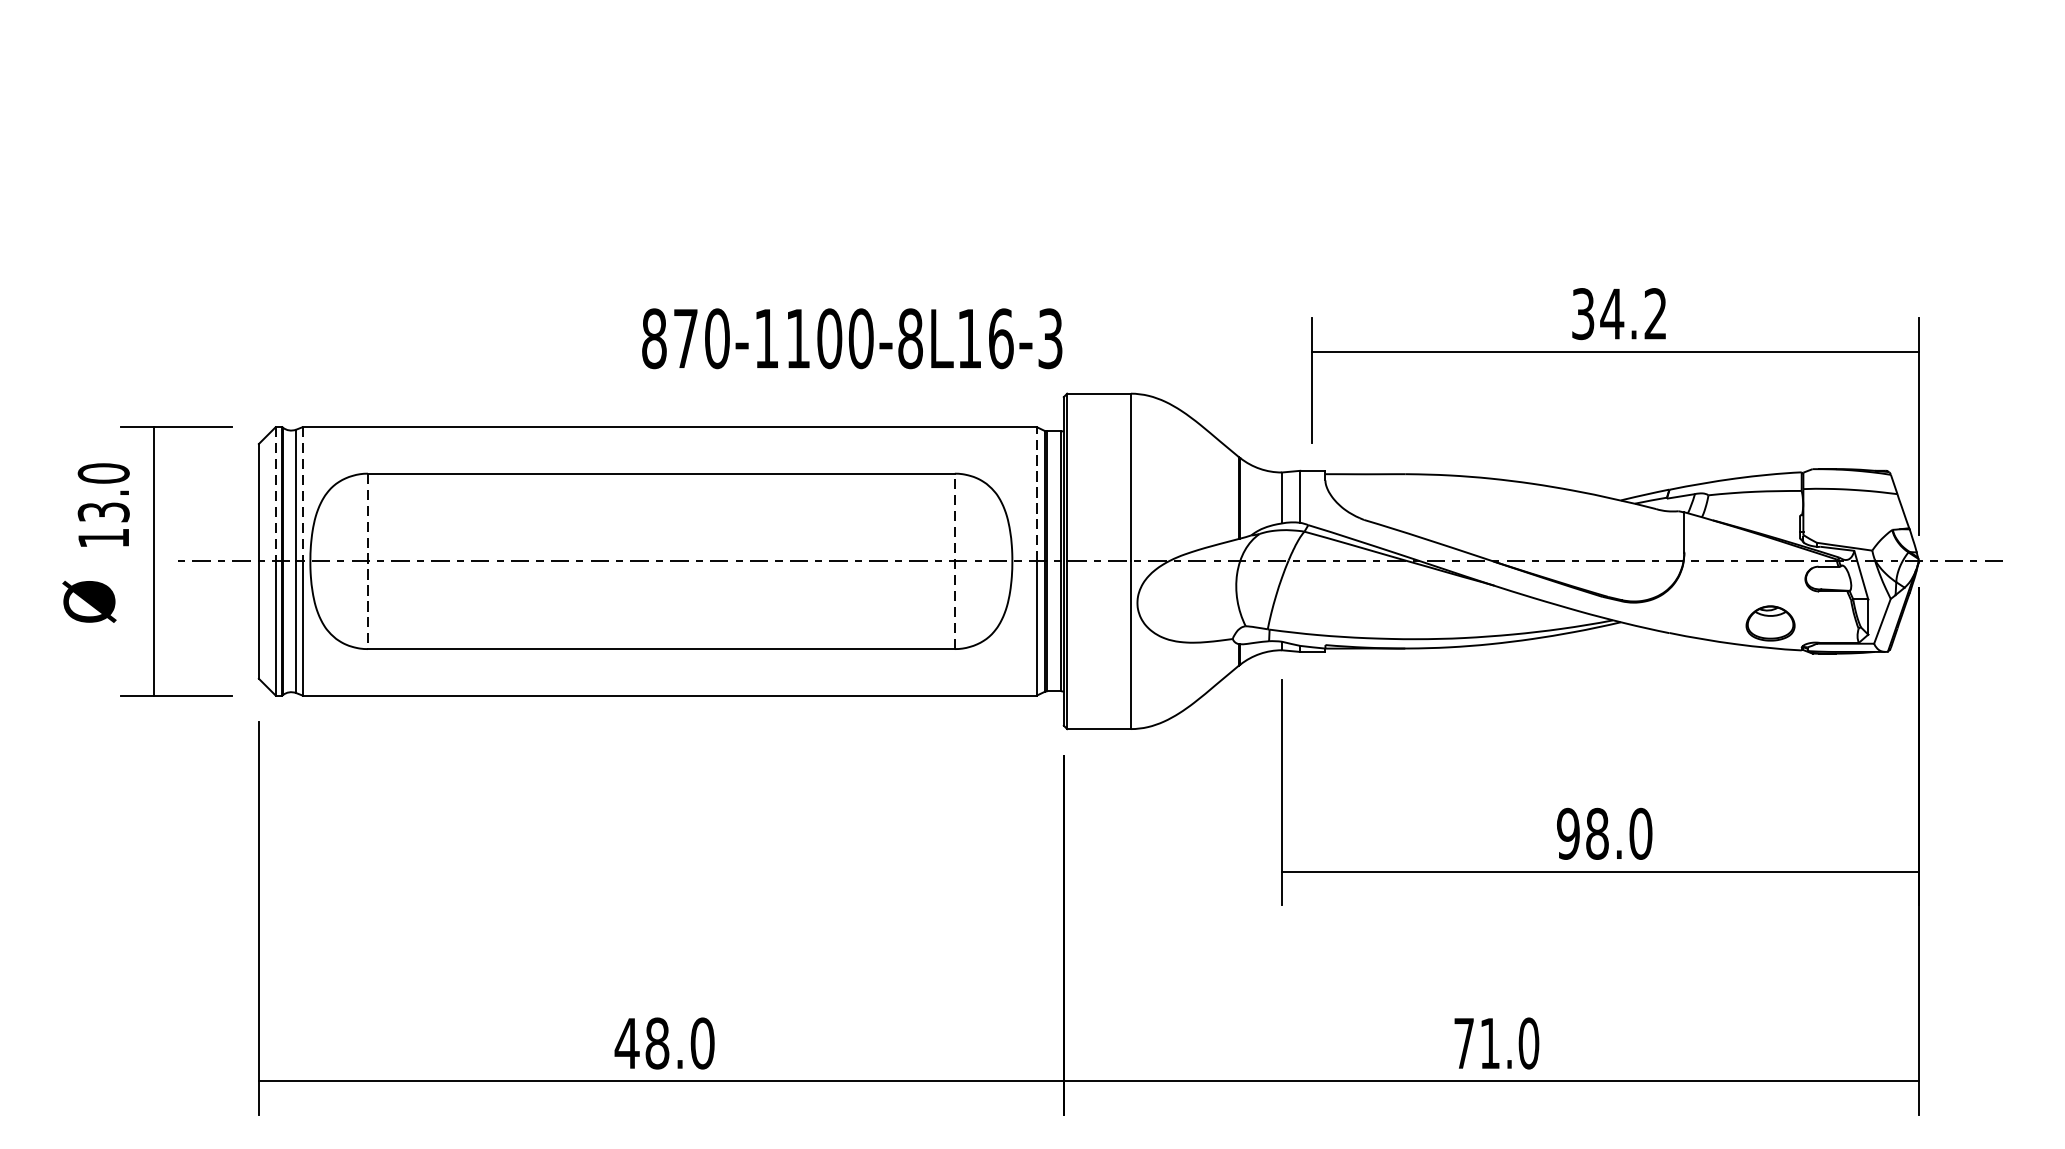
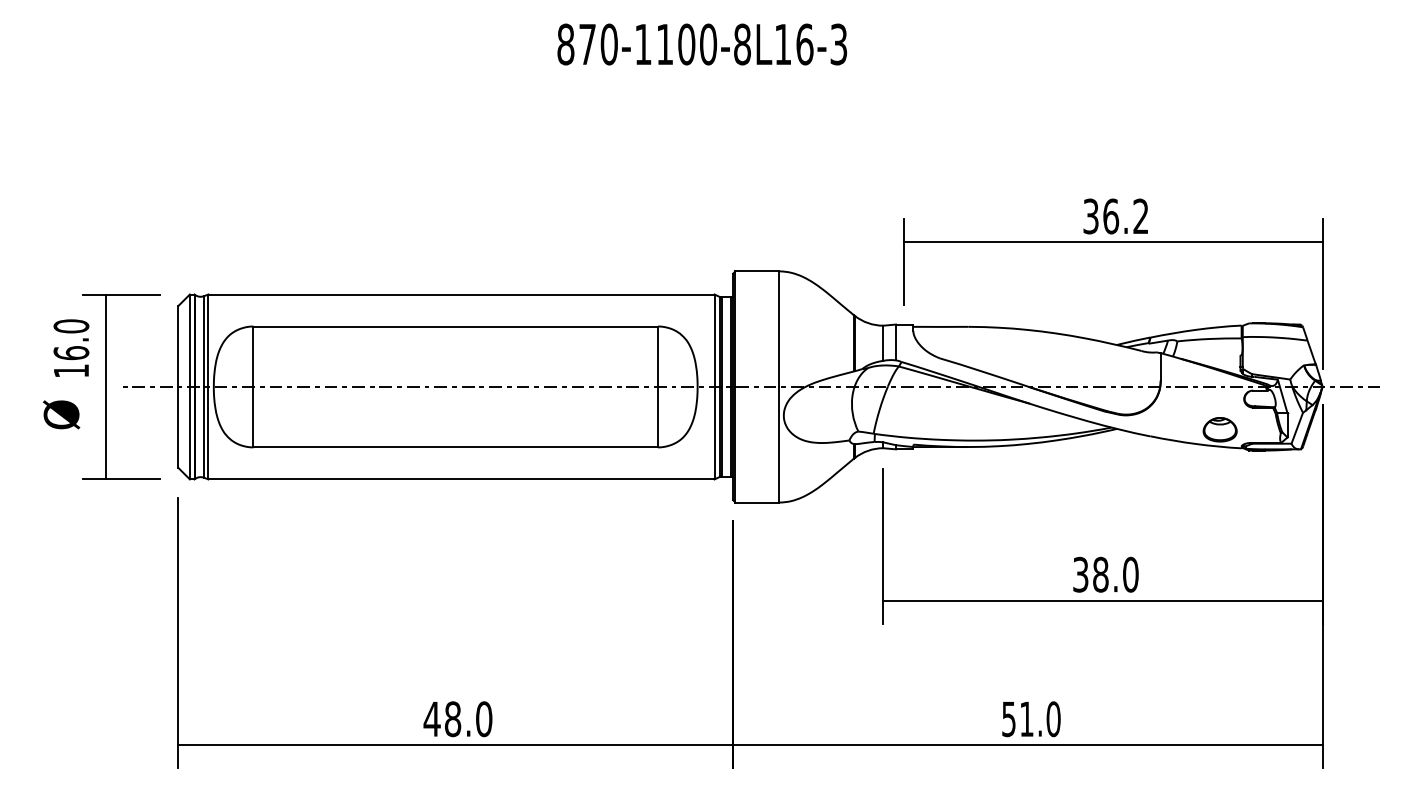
text: (1611, 314) -> (1110, 216), 34.2 -> 36.2
text: (851, 338) -> (701, 44), moved
line: (1036, 493) -> (714, 340), dashed -> solid
line: (275, 495) -> (189, 341), dashed -> solid
line: (302, 495) -> (208, 341), dashed -> solid
text: (103, 512) -> (71, 353), 13.0 -> 16.0
line: (954, 560) -> (657, 386), dashed -> solid
line: (367, 562) -> (253, 387), dashed -> solid
text: (1567, 833) -> (1080, 574), 98.0 -> 38.0
text: (1463, 1043) -> (1008, 719), 71.0 -> 51.0

